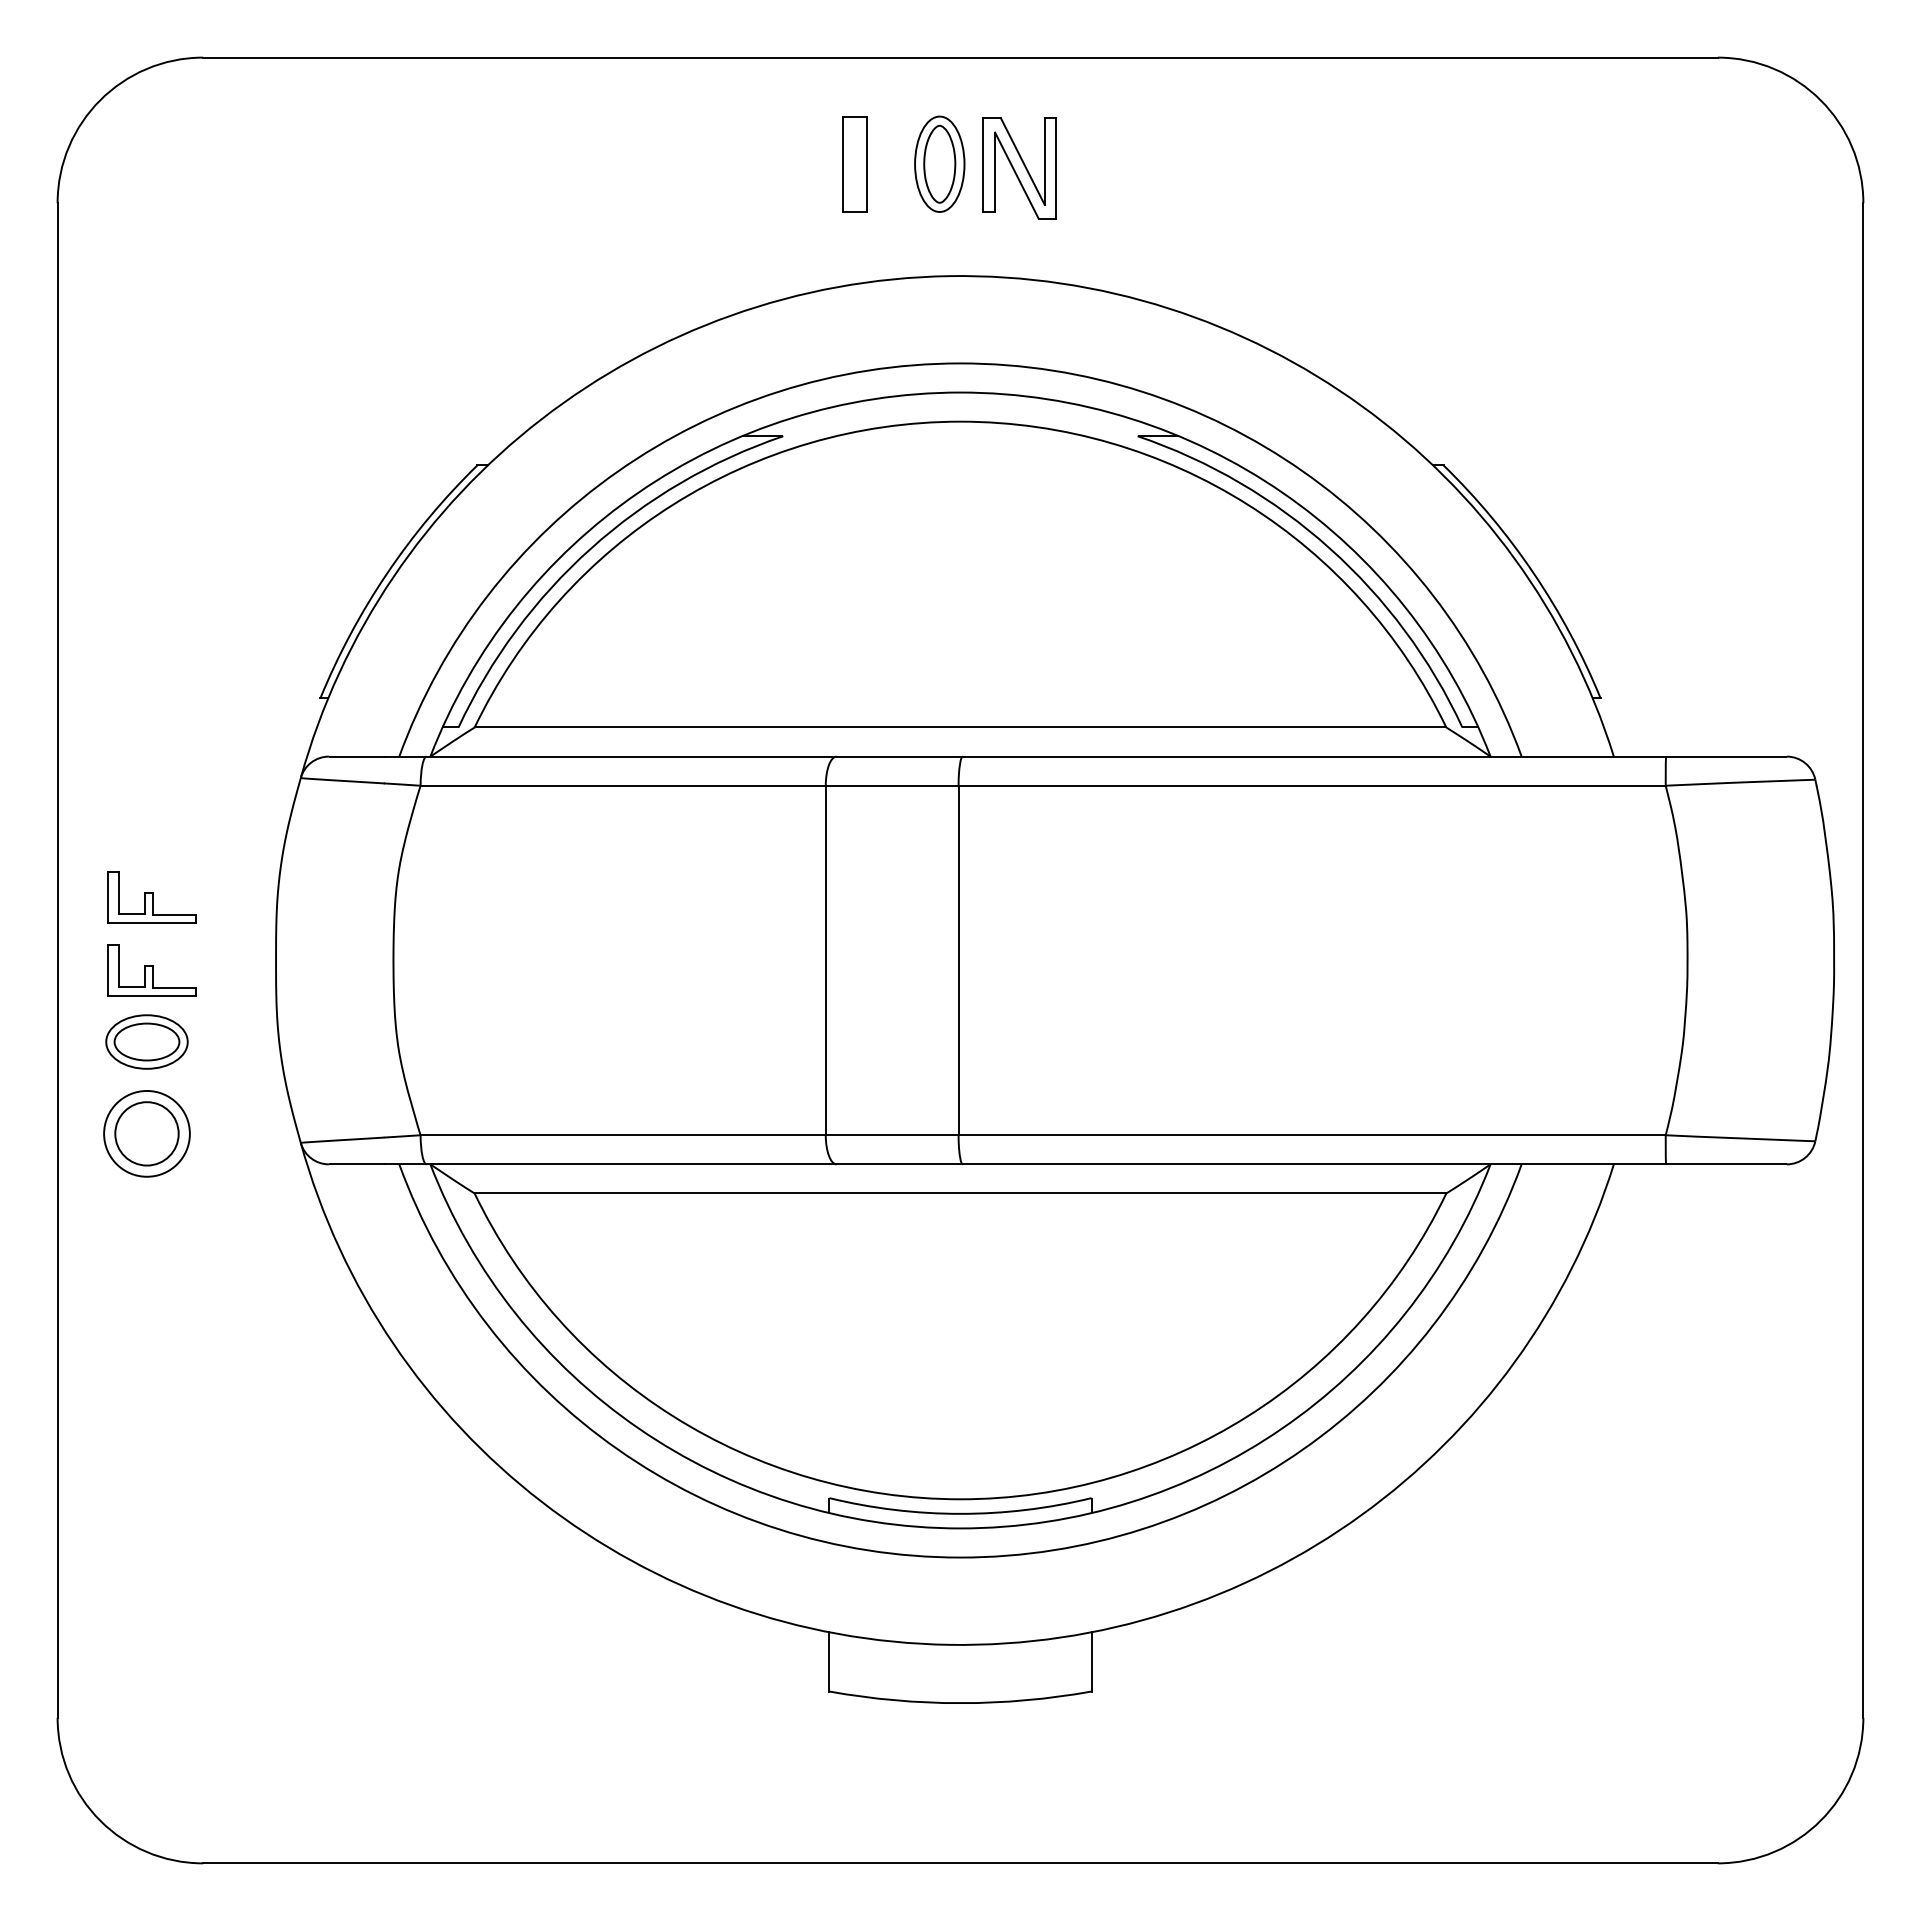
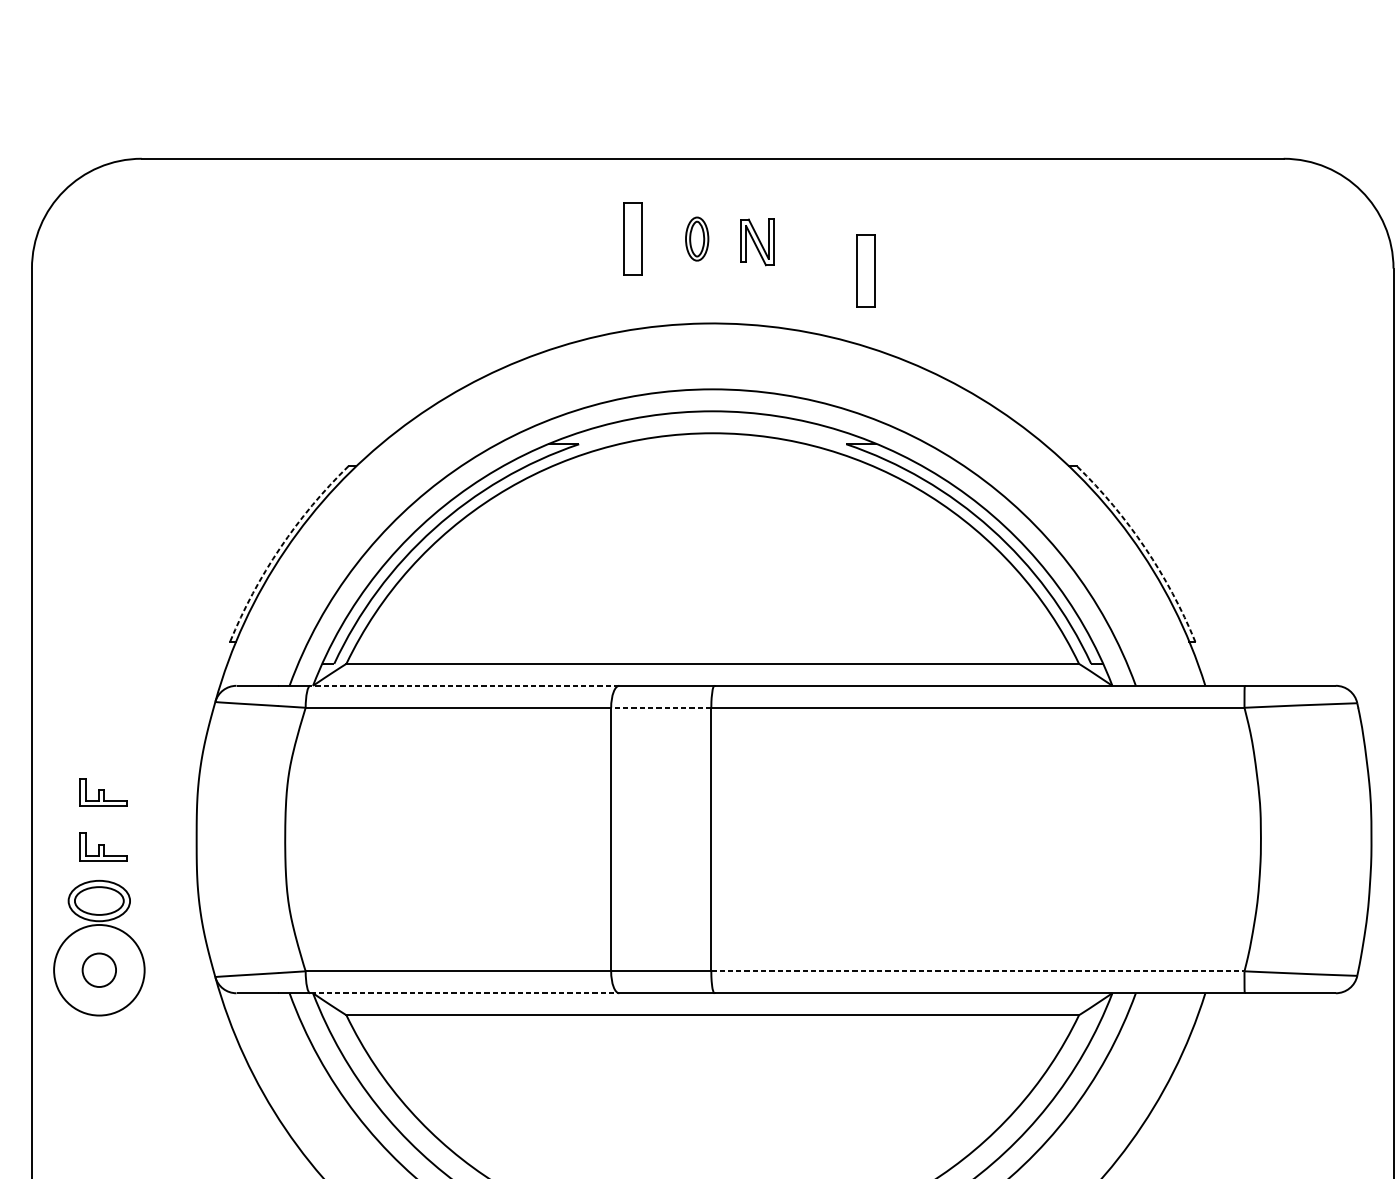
part: (939, 163) -> (696, 238), size x0.6
part: (1019, 168) -> (757, 242), size x0.6
part: (1163, 206) -> (865, 271), added
arc: (386, 573) -> (279, 547), solid -> dashed
arc: (1534, 573) -> (1145, 547), solid -> dashed
line: (631, 756) -> (464, 685), solid -> dashed
line: (891, 785) -> (660, 707), solid -> dashed
part: (151, 897) -> (102, 792), size x0.7
part: (151, 970) -> (102, 847), size x0.7
circle: (146, 1133) -> (98, 969), size x0.7
circle: (146, 1133) -> (98, 969), size x1.4
line: (1312, 1135) -> (978, 971), solid -> dashed
line: (631, 1164) -> (464, 993), solid -> dashed

